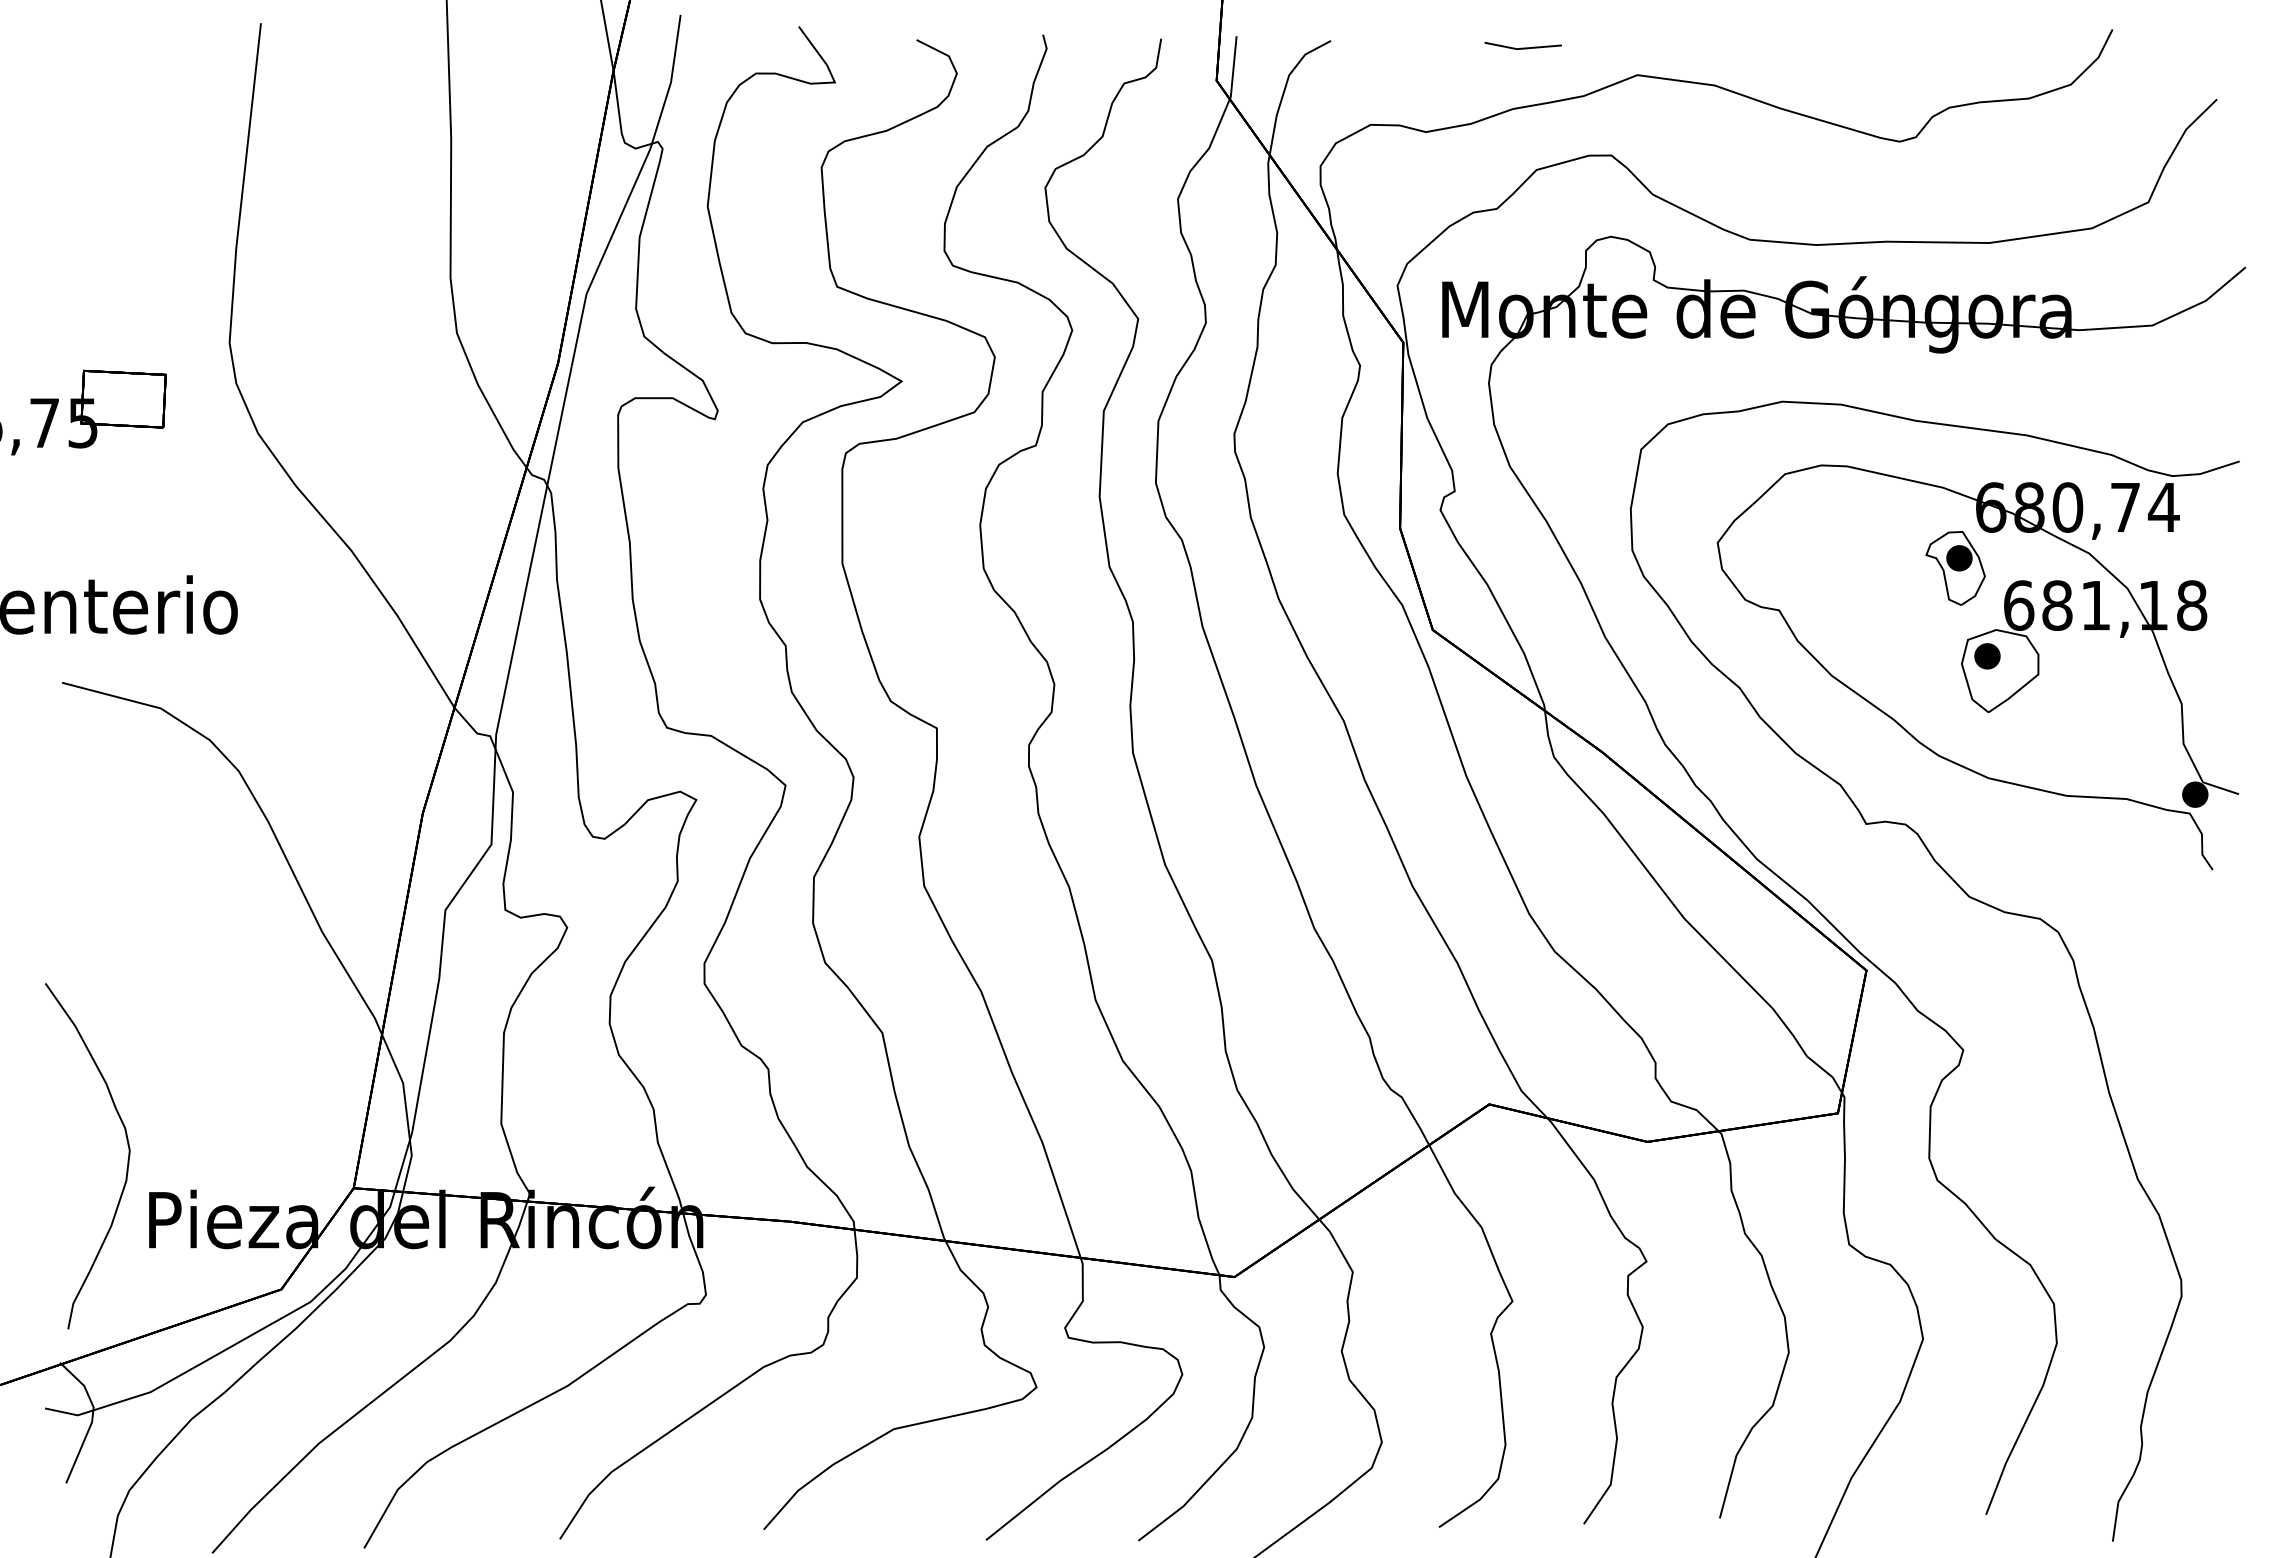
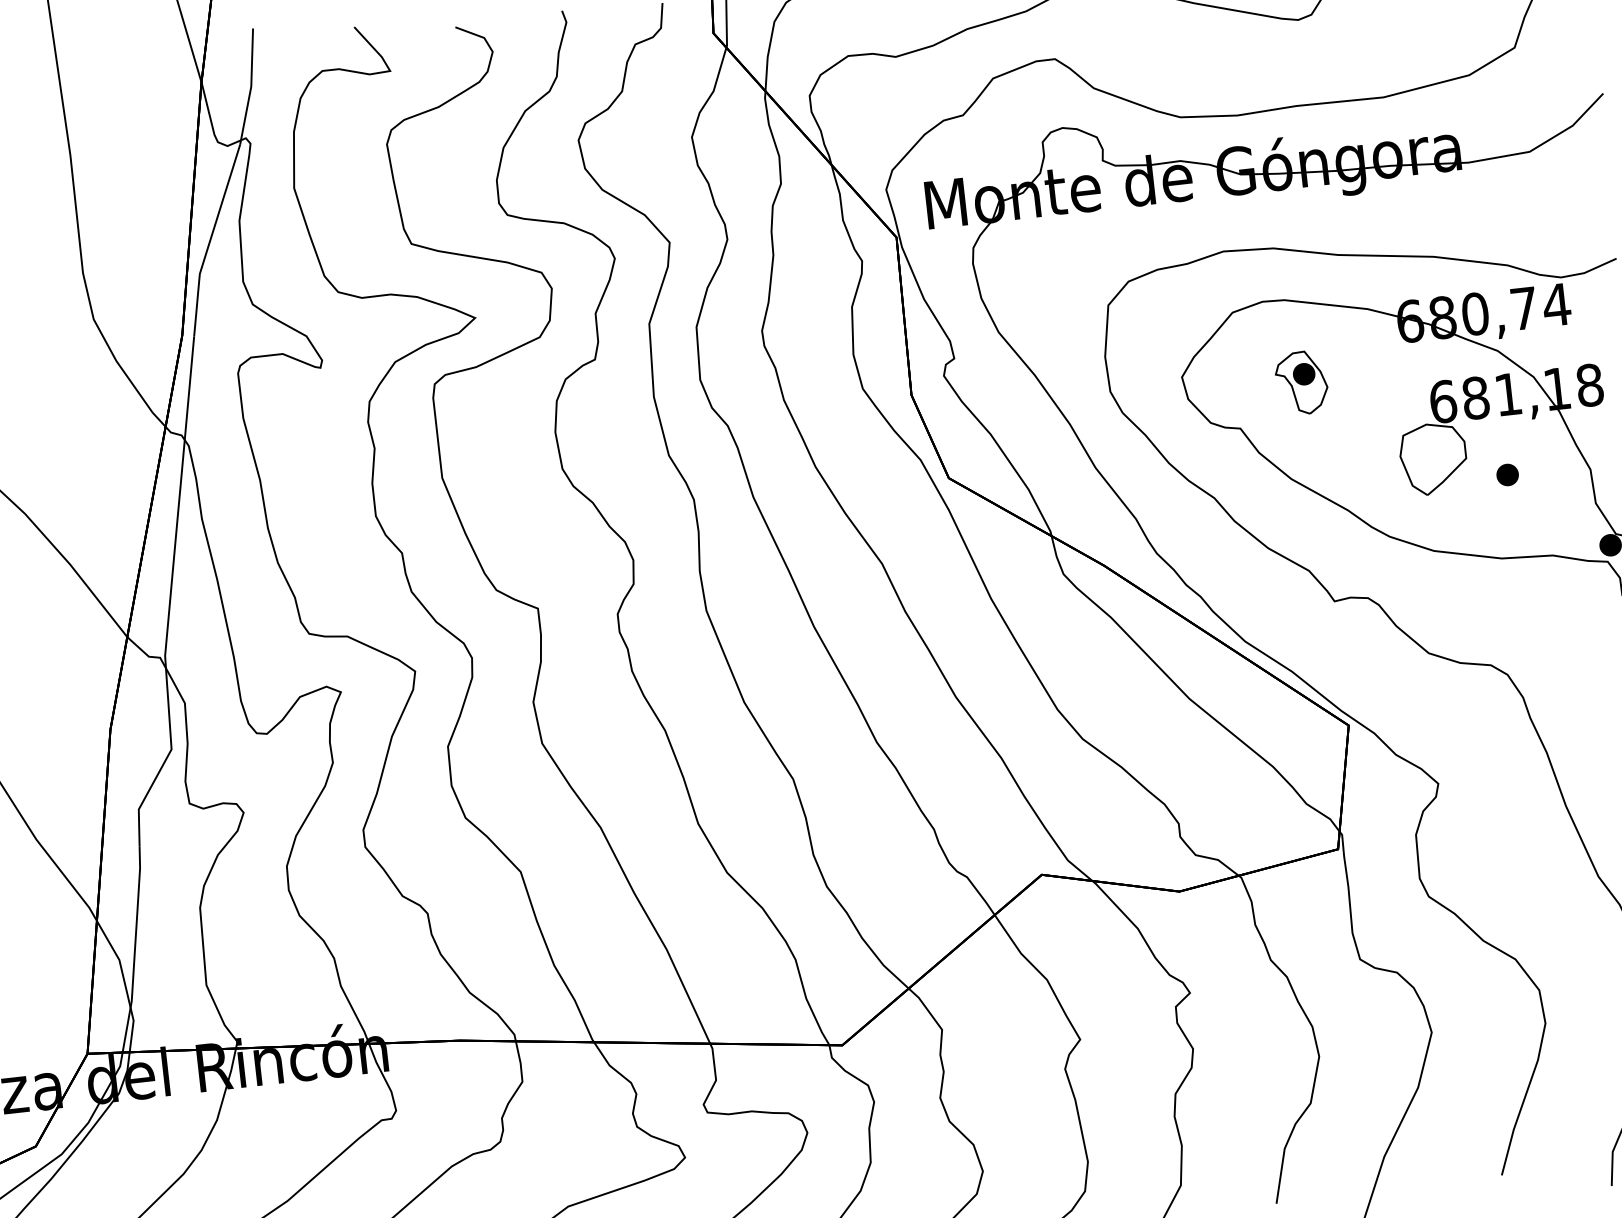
part: (1955, 568) -> (1301, 383), moved
part: (1987, 656) -> (1507, 475), moved

